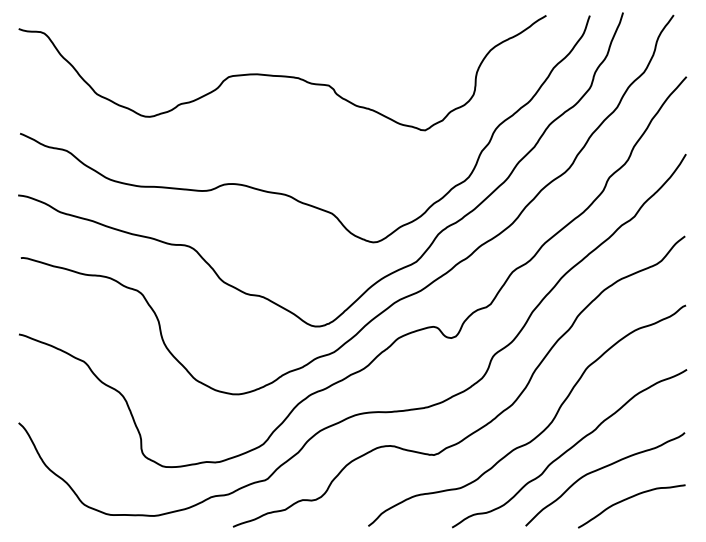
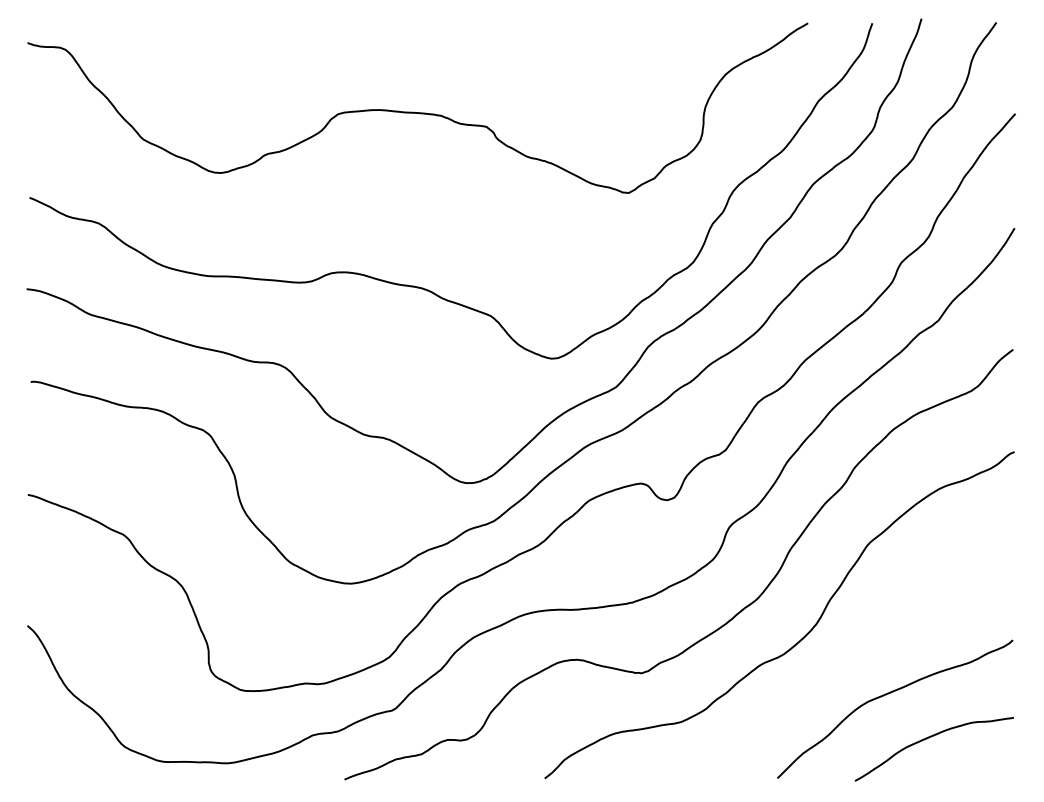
curve: (569, 448) -> (842, 663), removed

